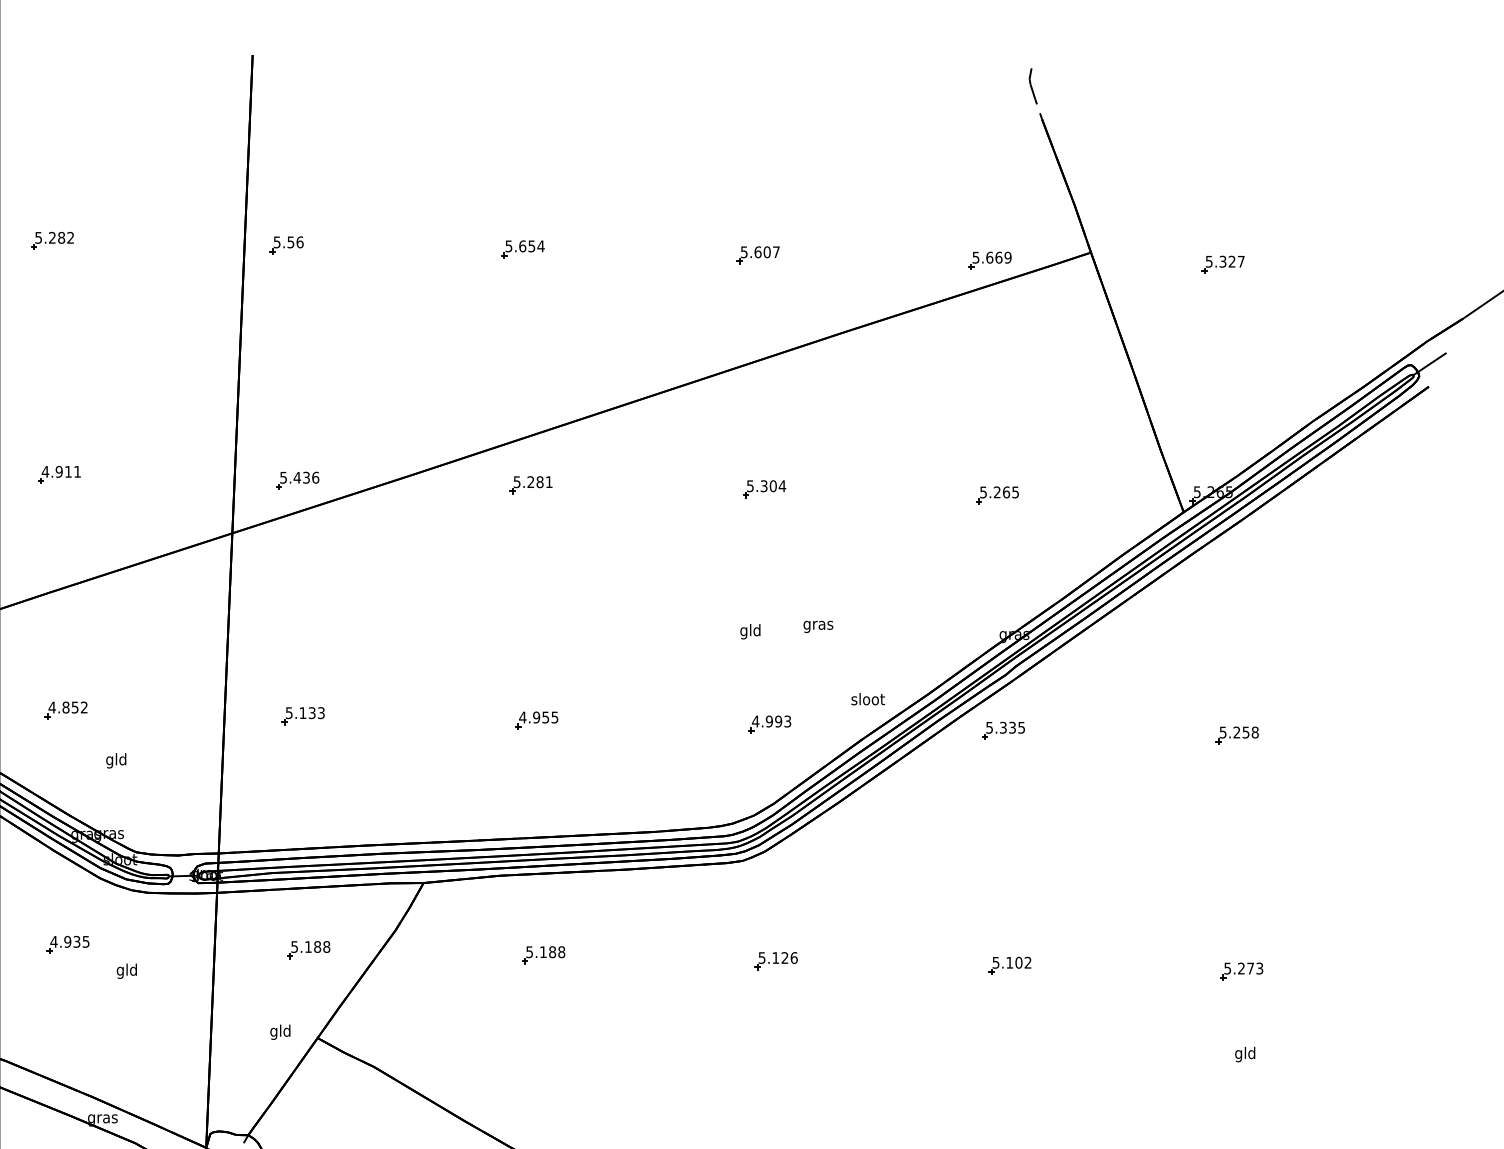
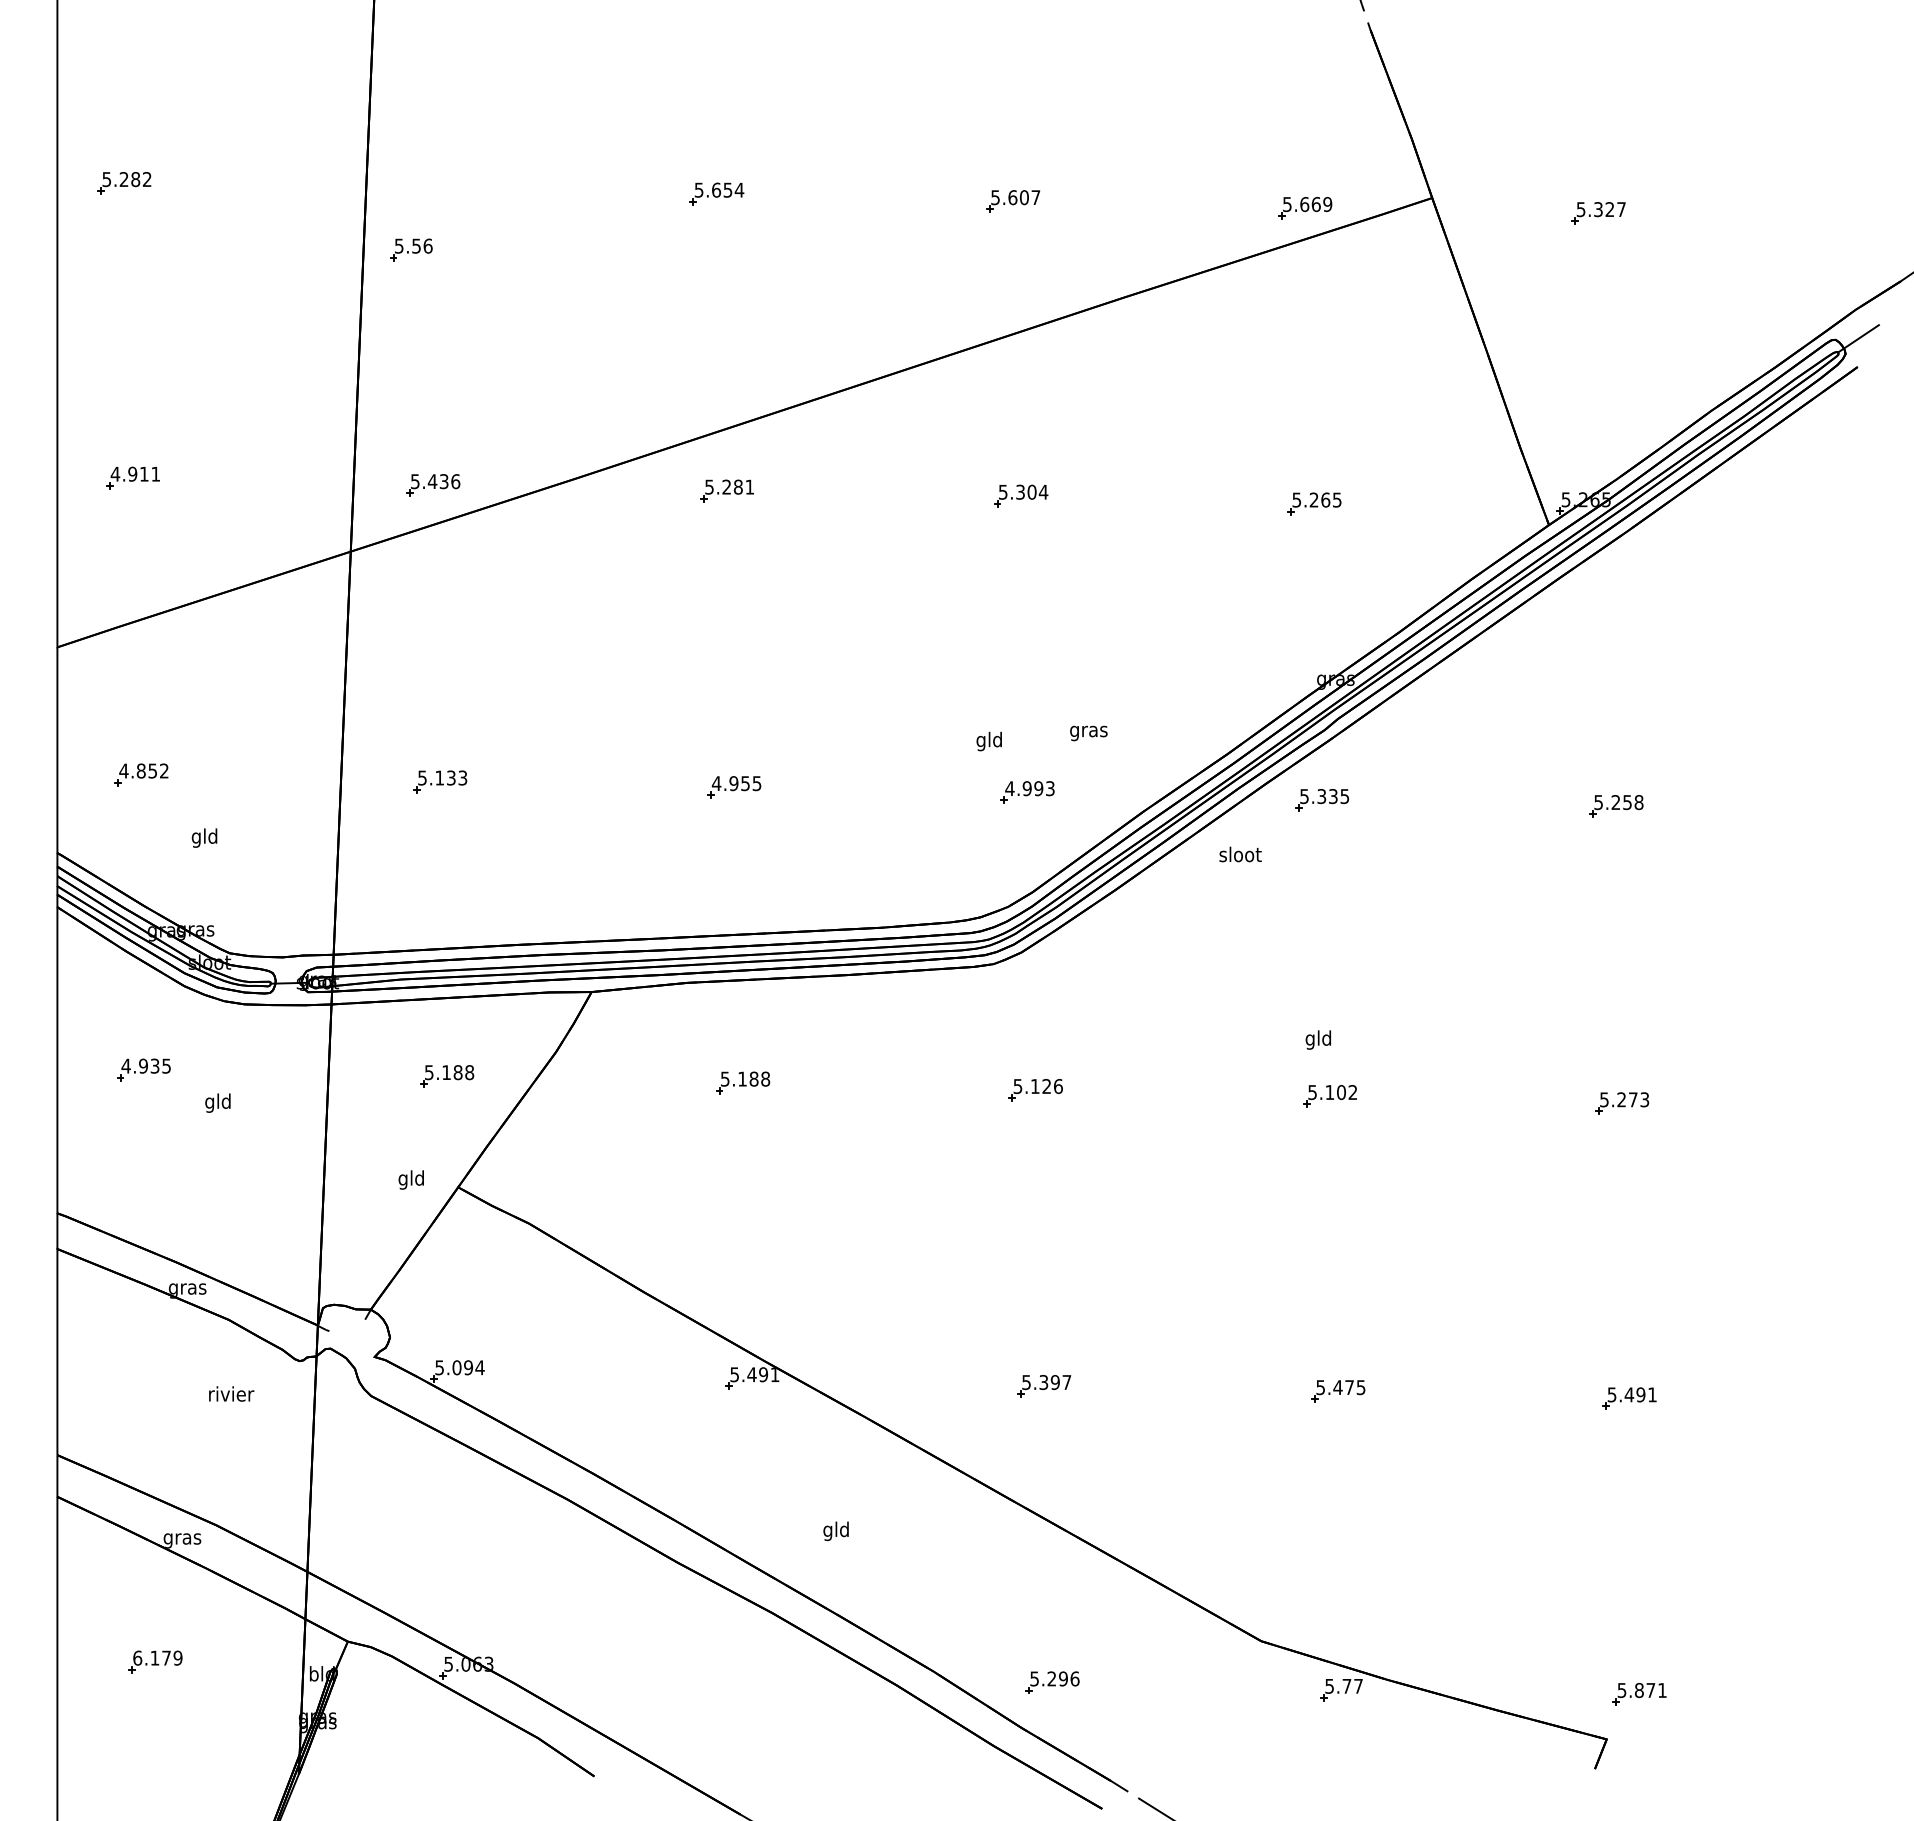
part: (286, 245) -> (411, 249), moved
text: (818, 626) -> (1088, 733), moved
text: (749, 631) -> (988, 741), moved
text: (868, 699) -> (1240, 854), moved
text: (1244, 1054) -> (1317, 1039), moved

